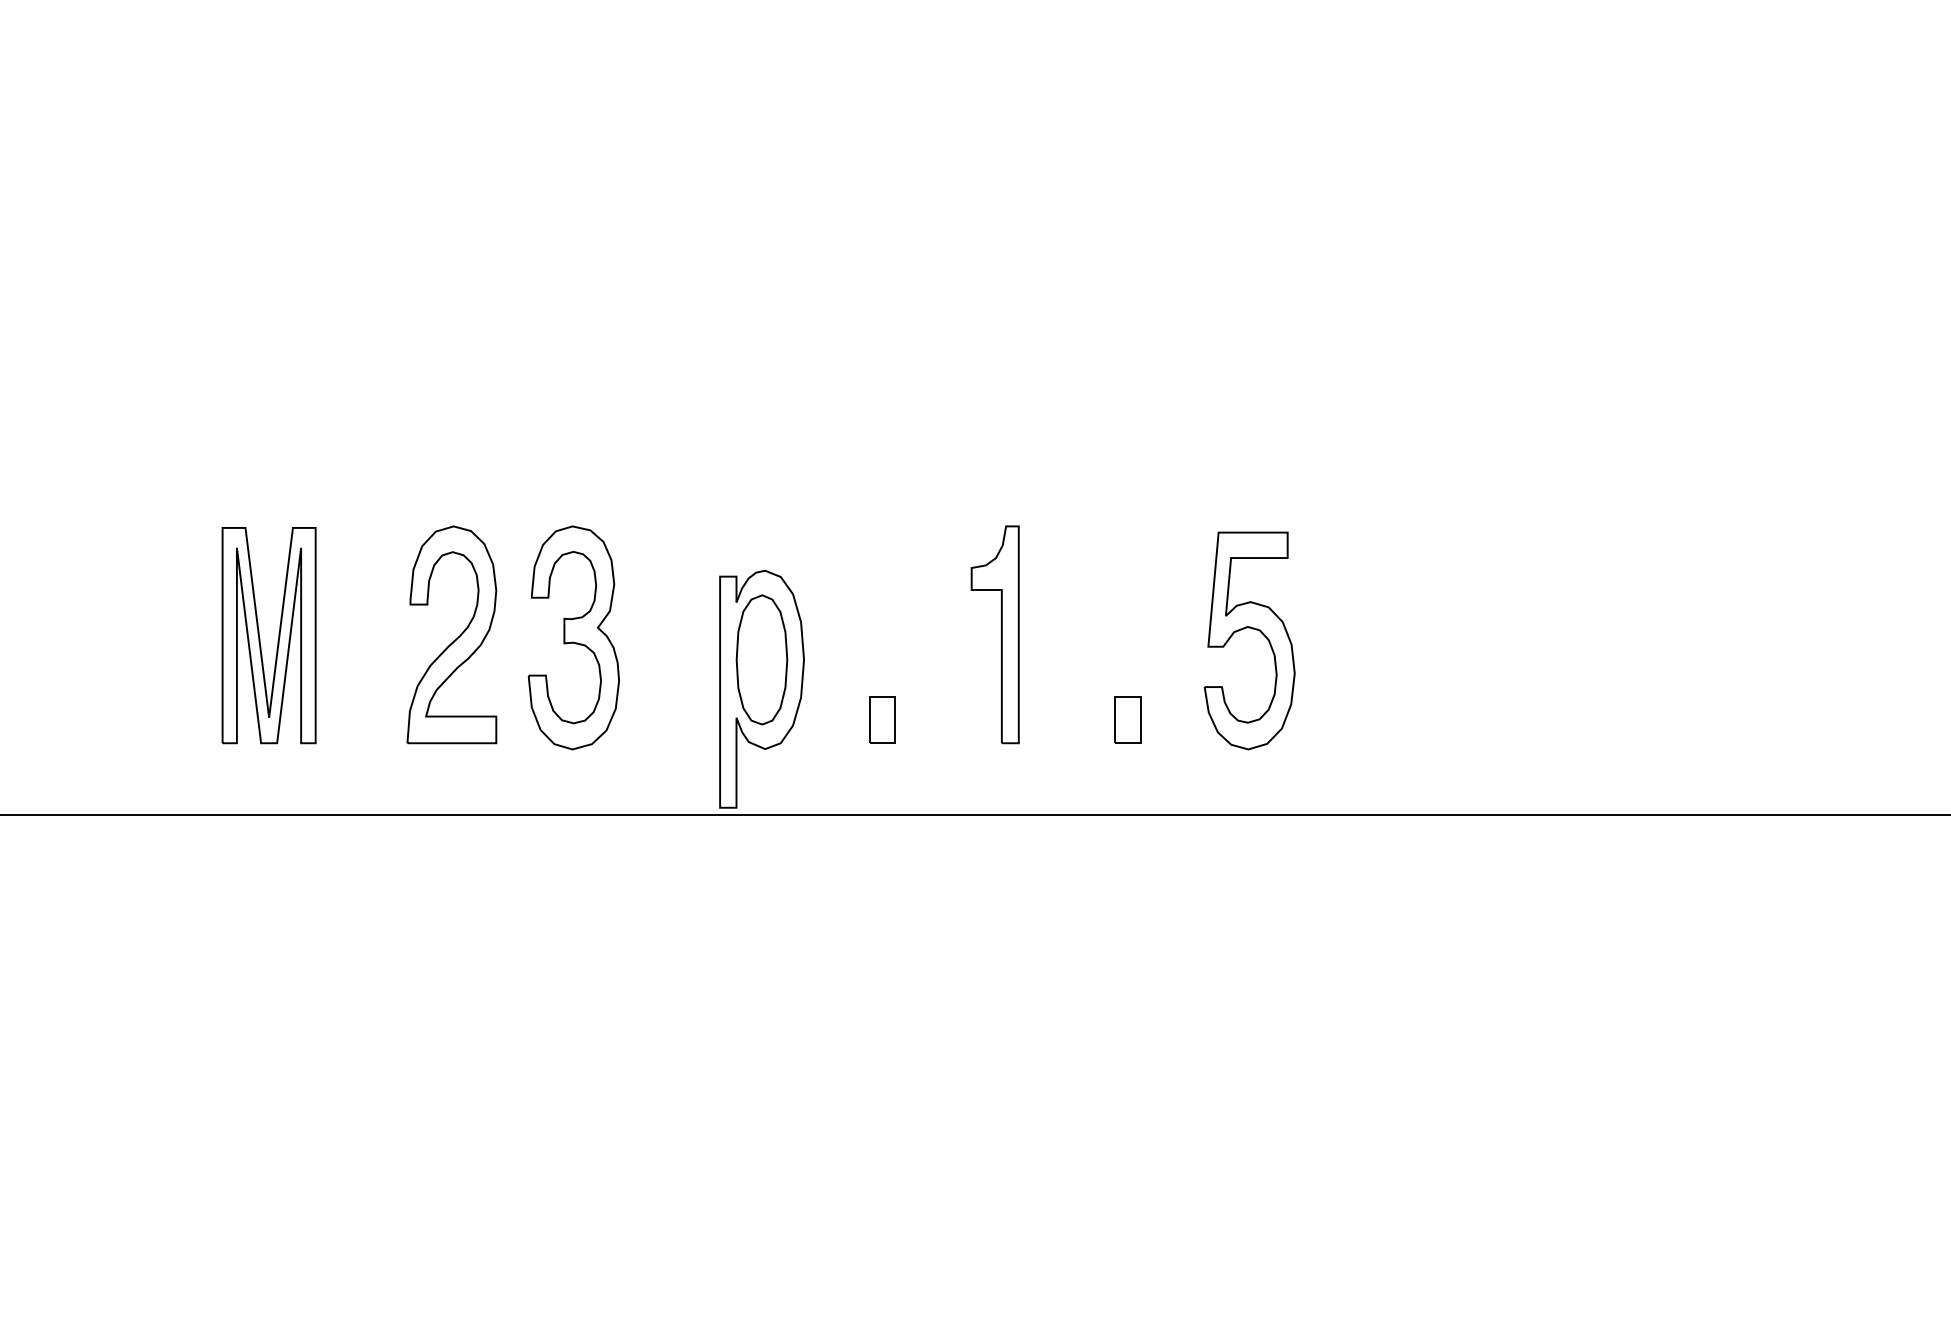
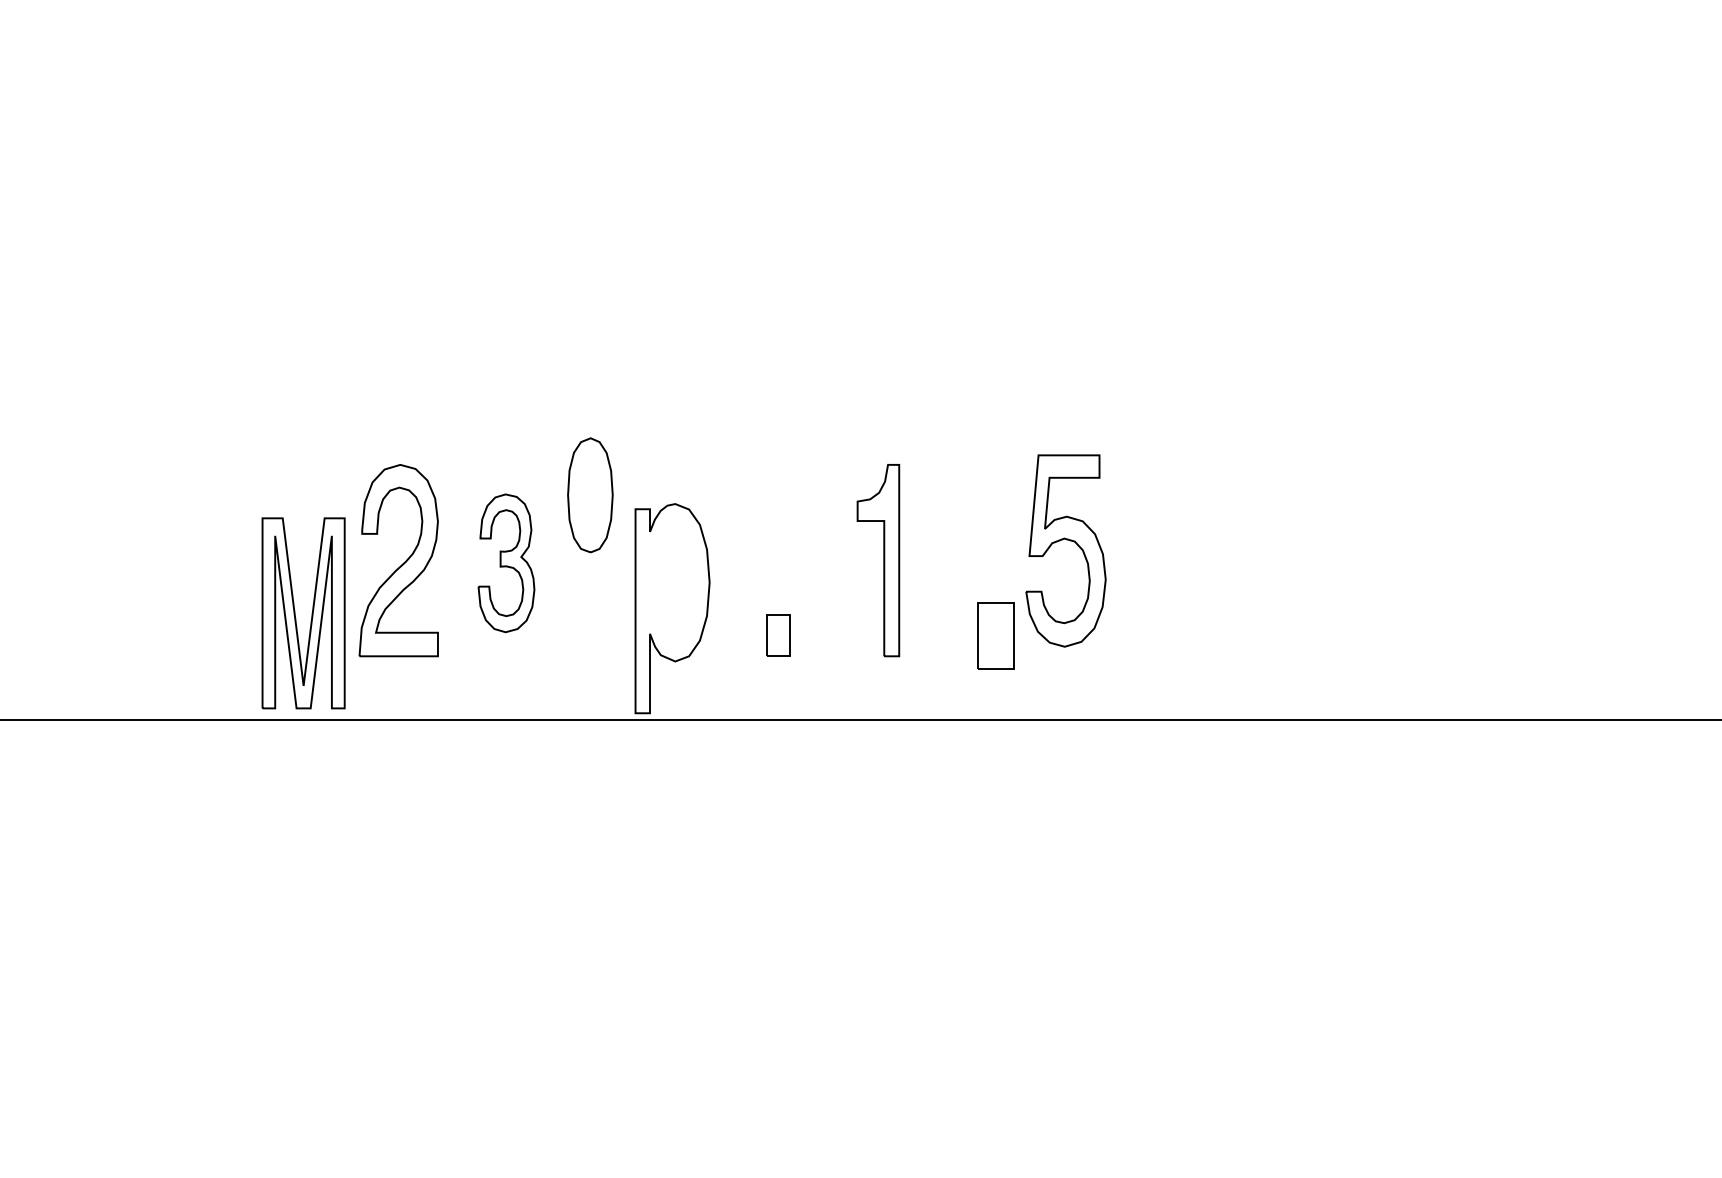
part: (1252, 629) -> (1068, 540), moved
part: (573, 637) -> (506, 562), size x0.7
part: (260, 638) -> (296, 615), moved
part: (761, 659) -> (589, 494), moved
part: (1127, 719) -> (995, 635), size x1.6

